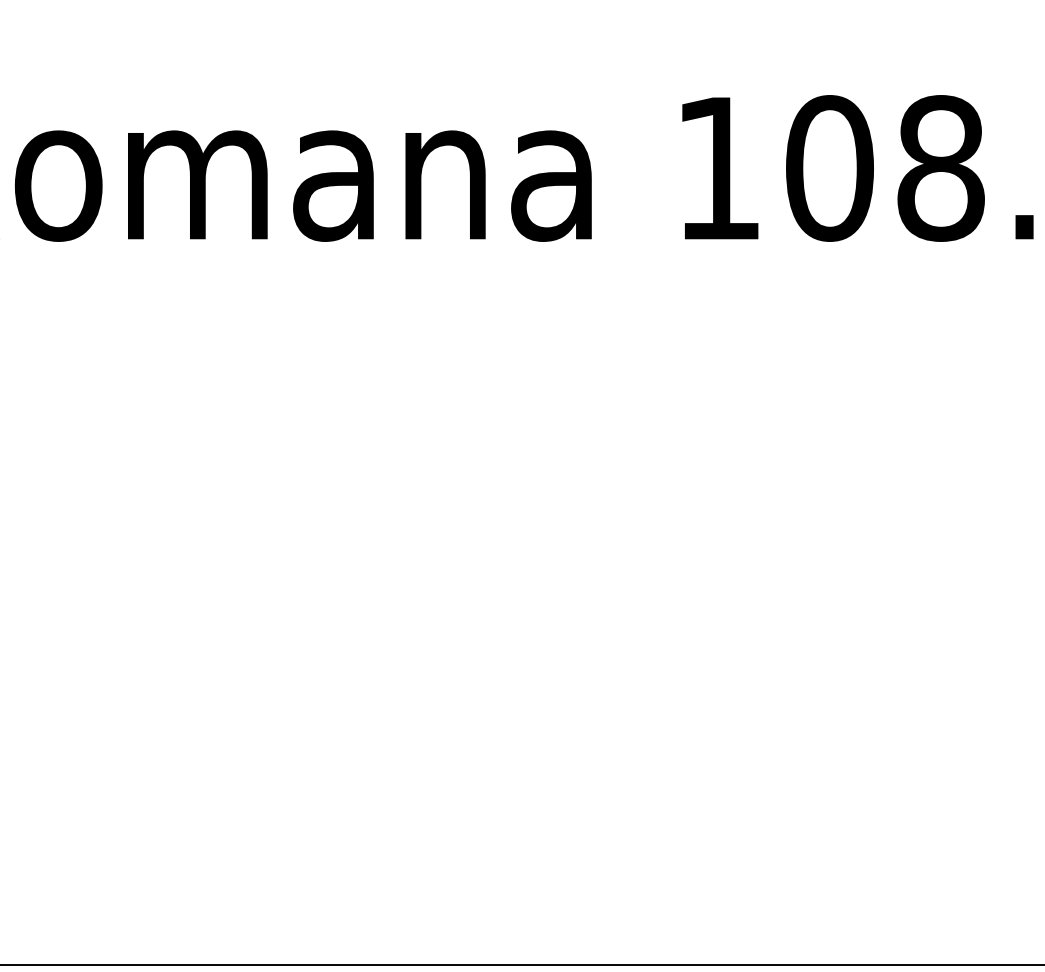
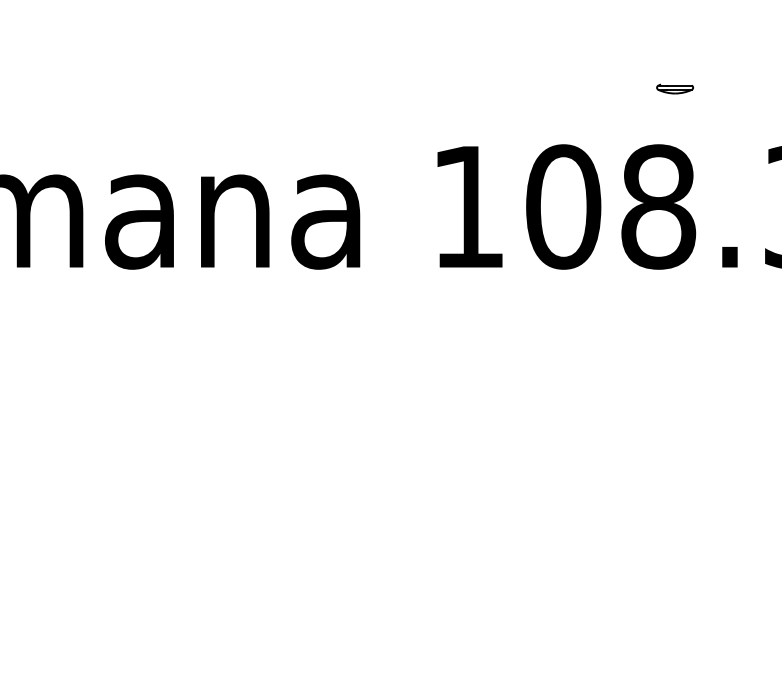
part: (960, 30) -> (675, 89), added

